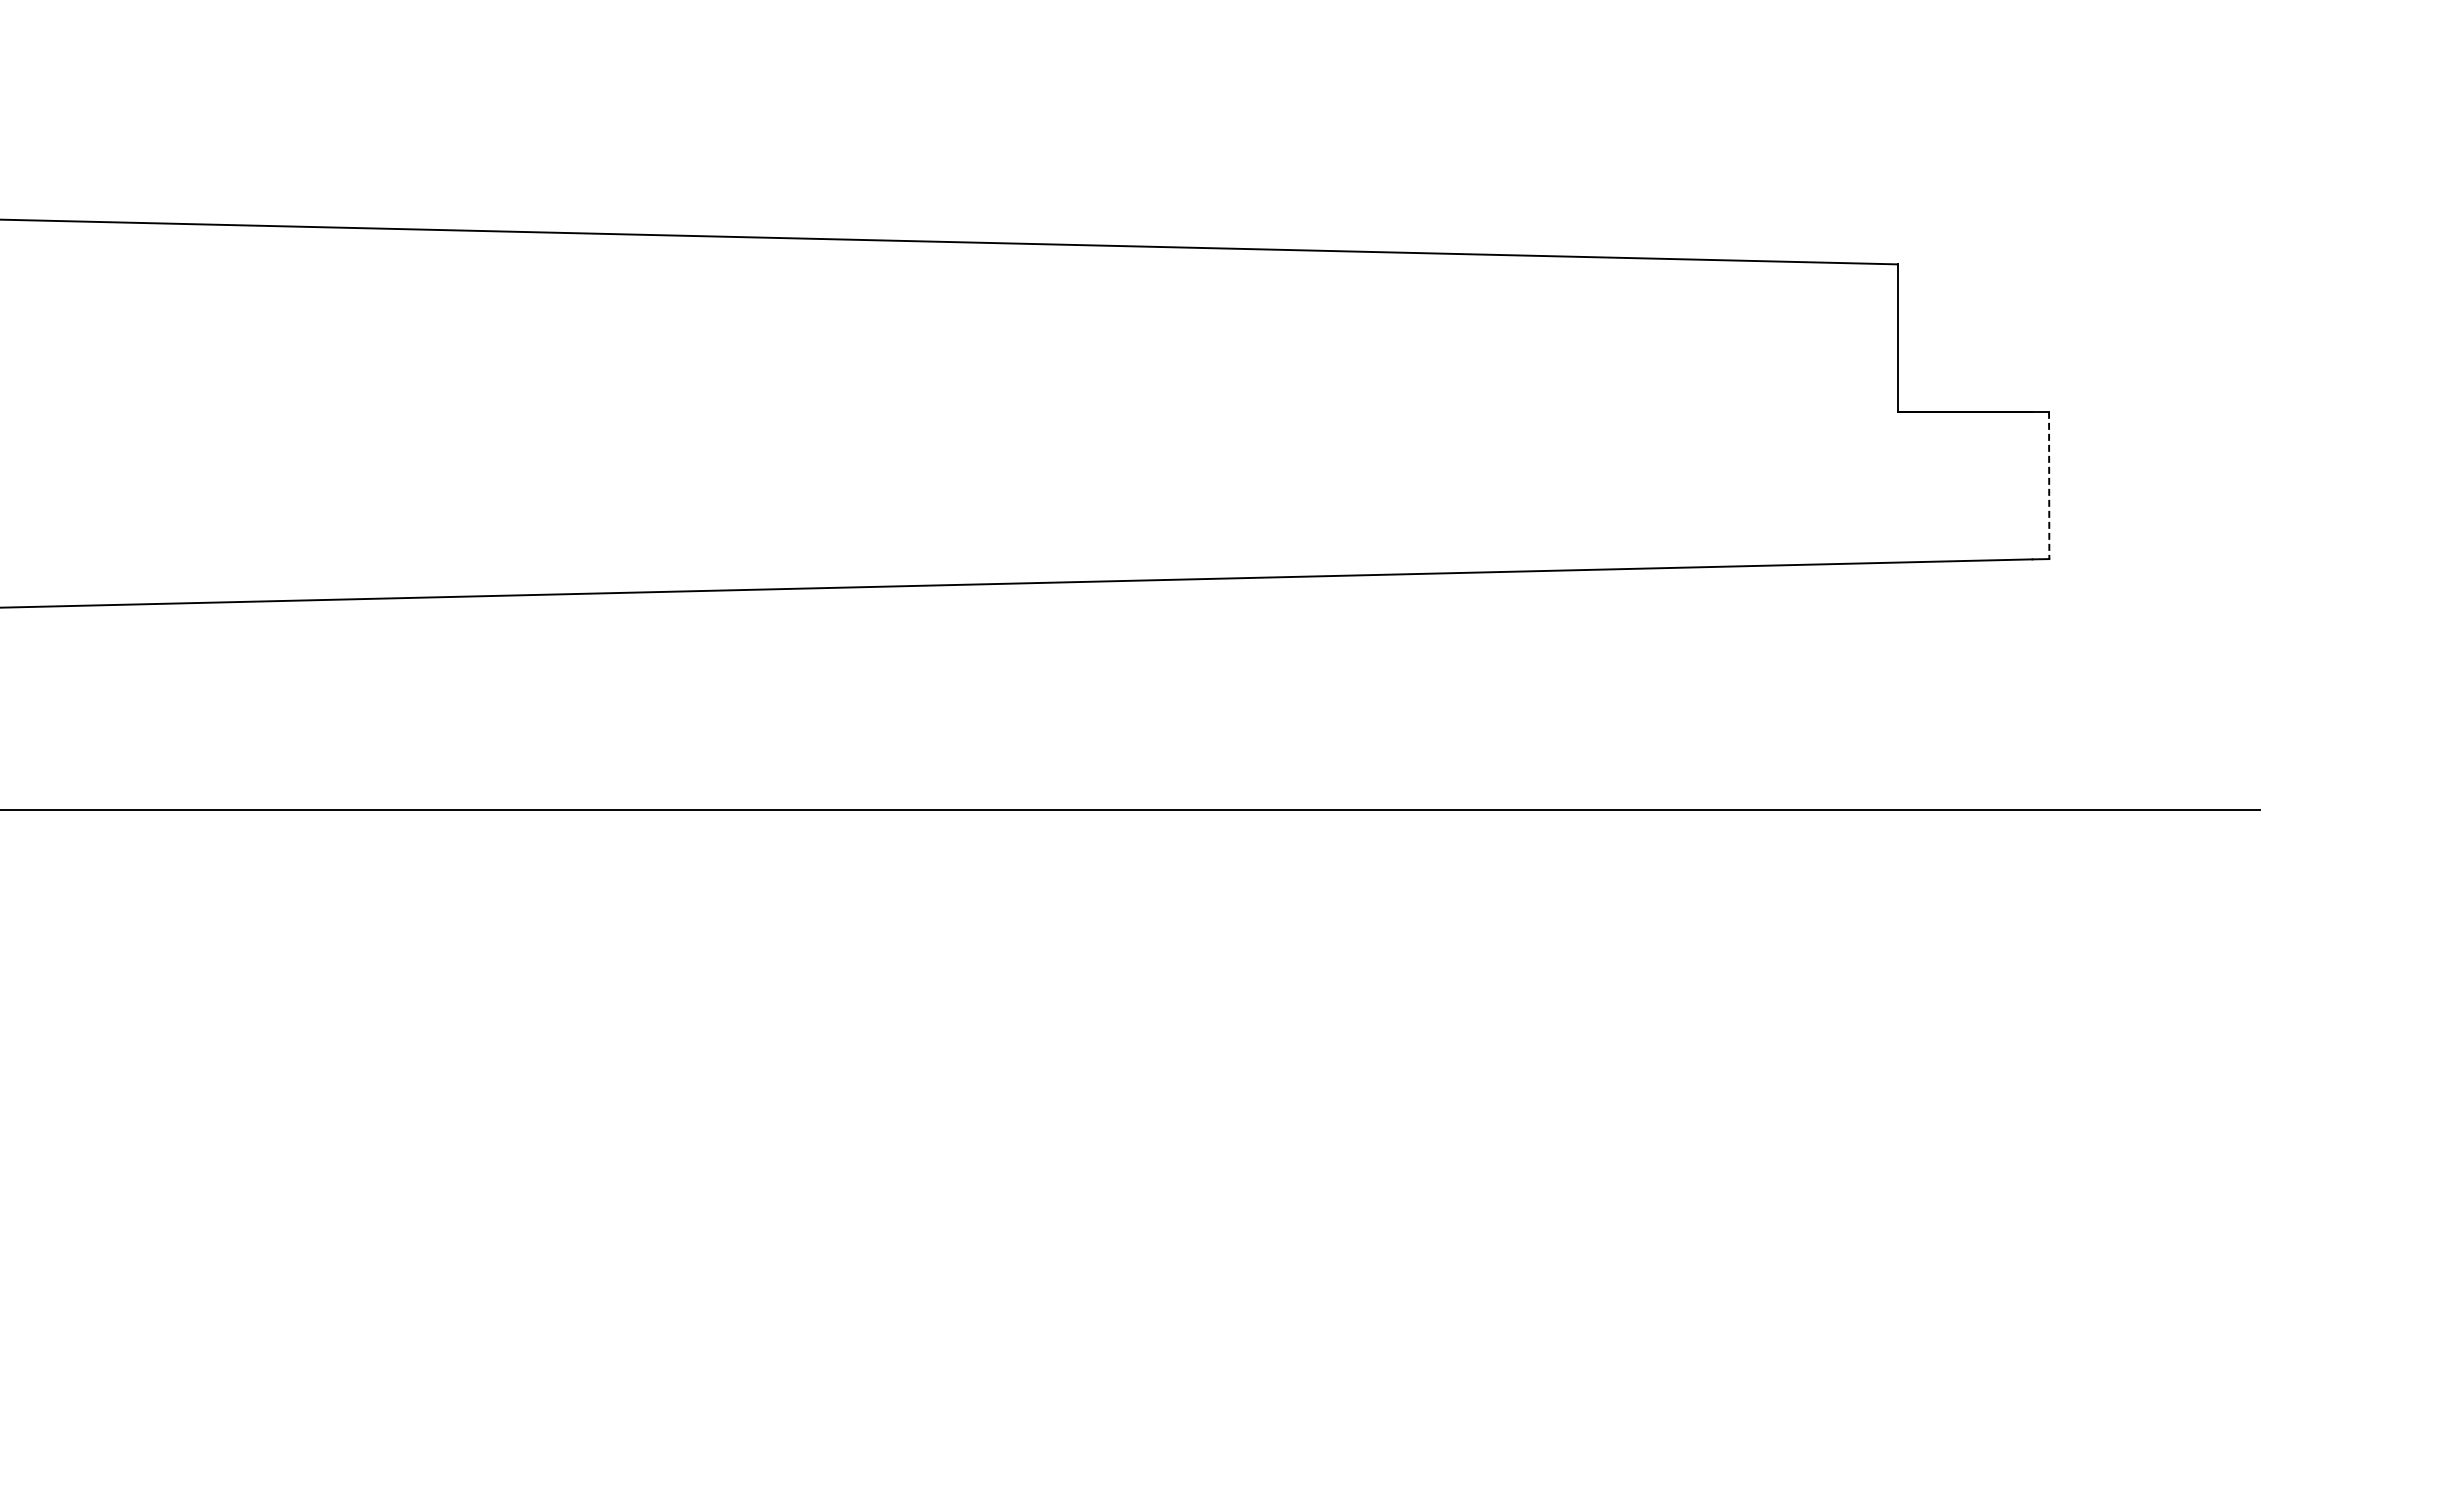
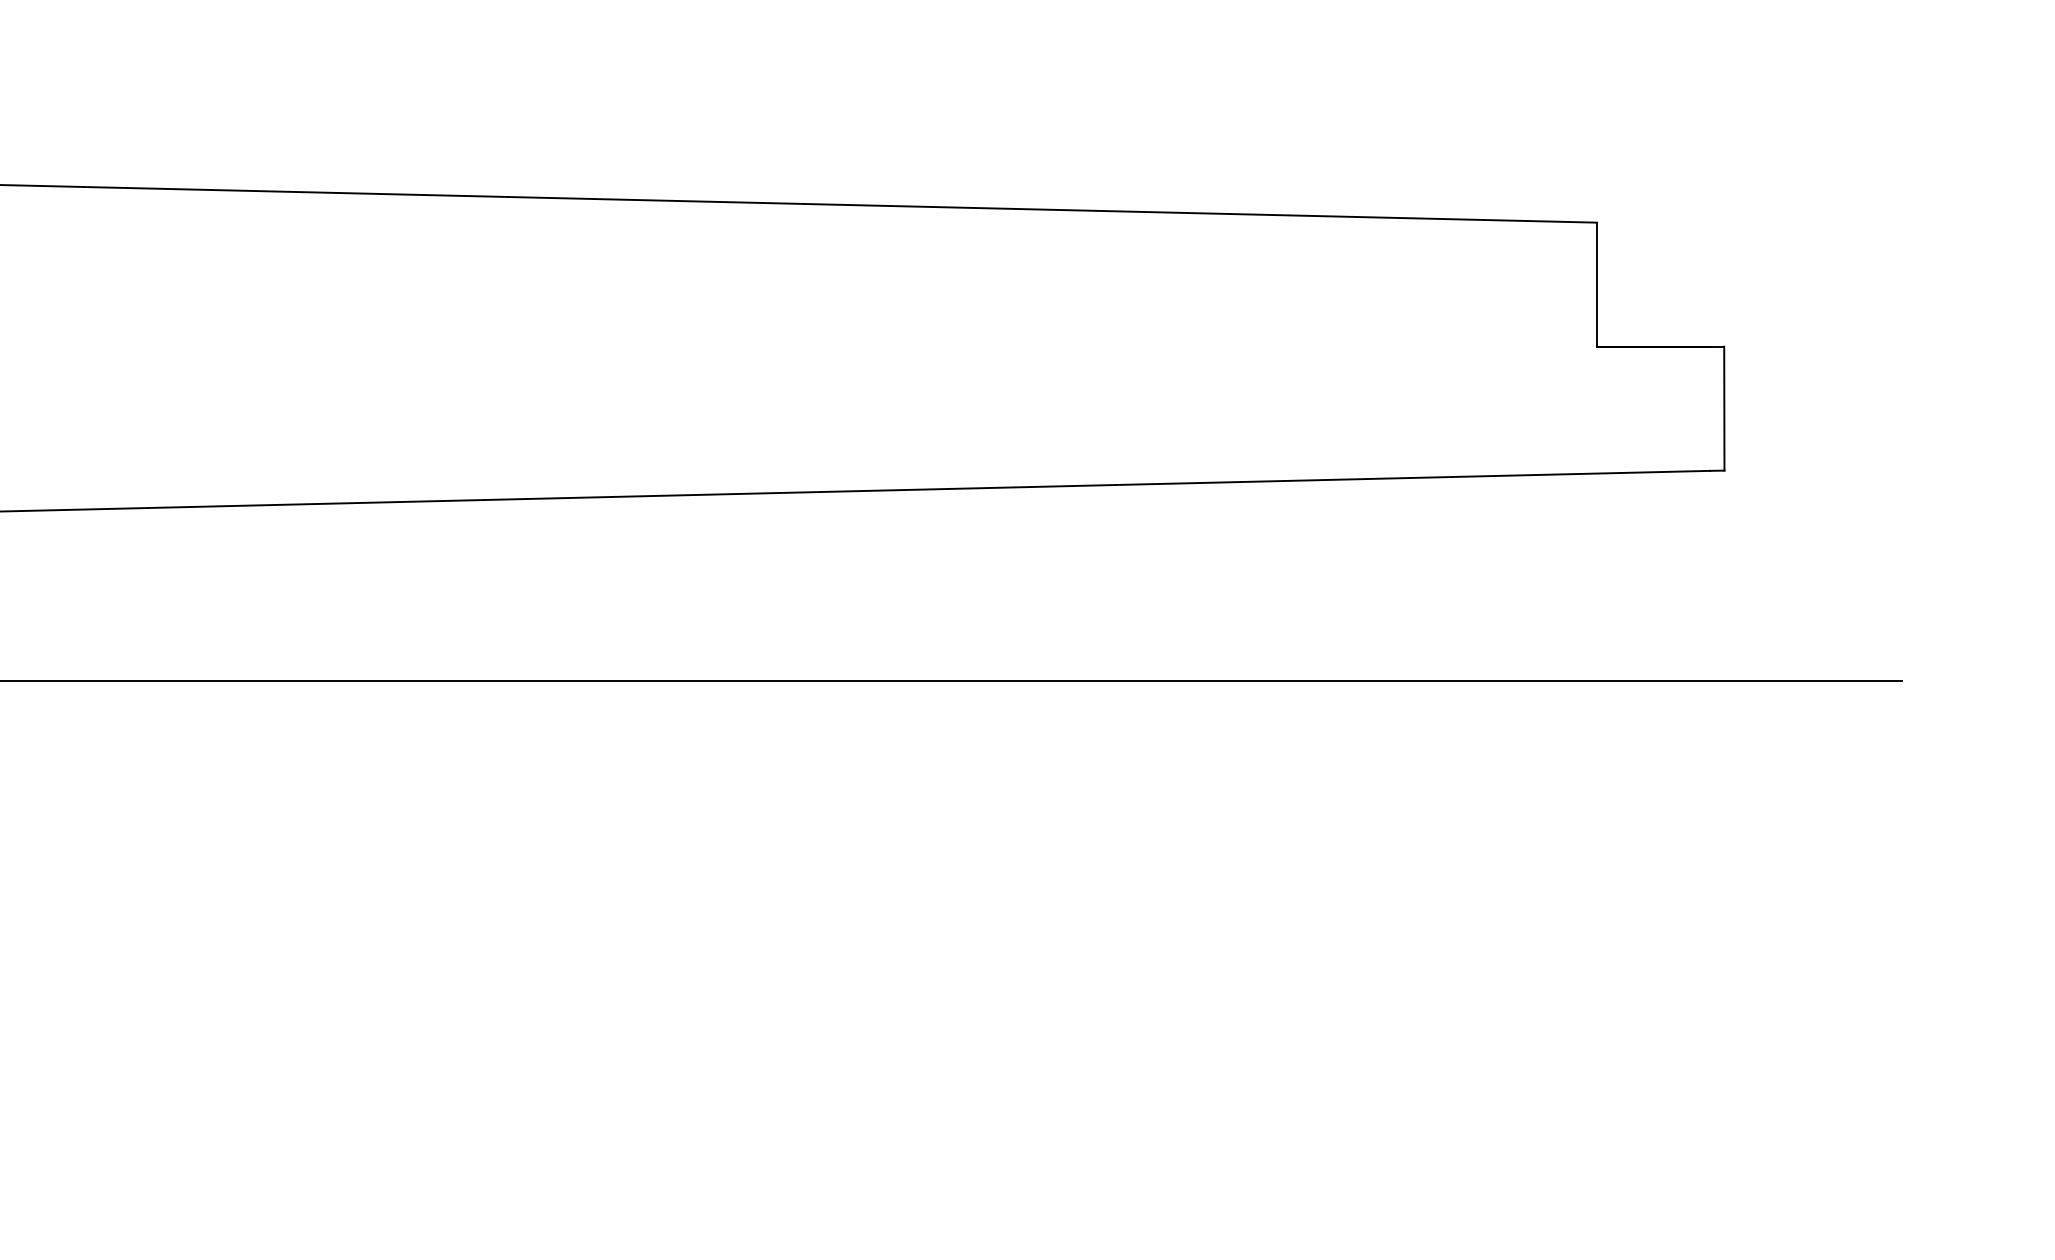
line: (2049, 485) -> (1724, 408), dashed -> solid

